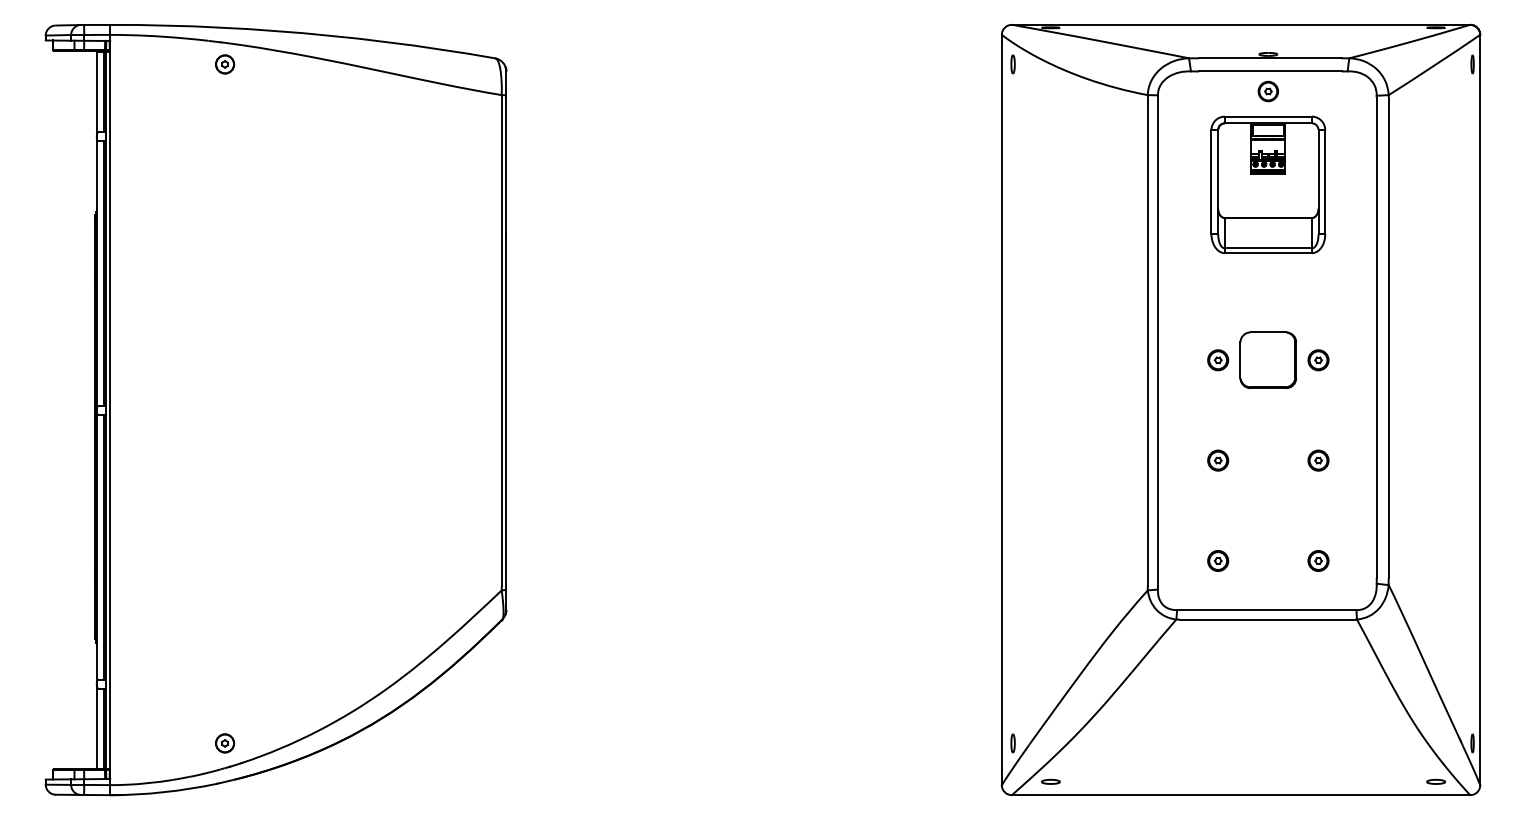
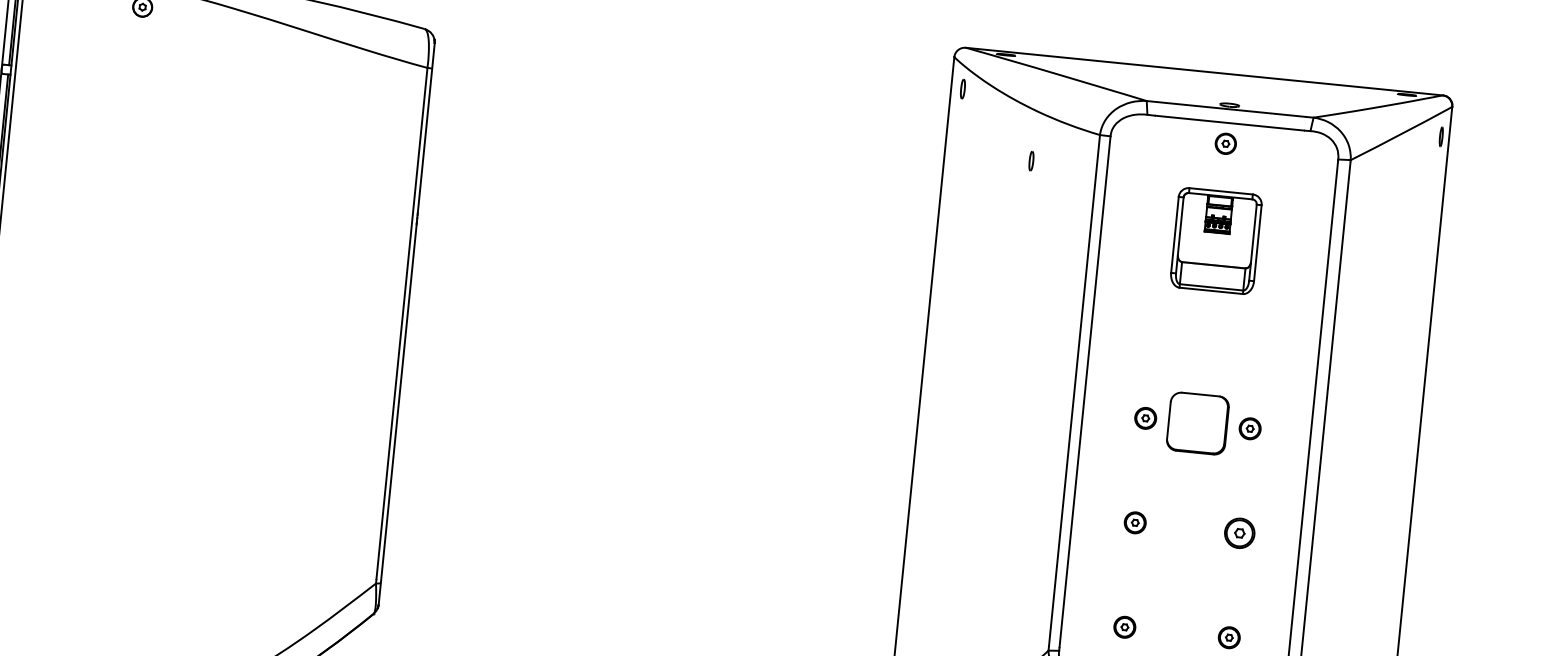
part: (1084, 126) -> (1030, 161), added
part: (1268, 184) -> (1216, 240), size x0.7
part: (1318, 460) -> (1239, 533), size x1.4

